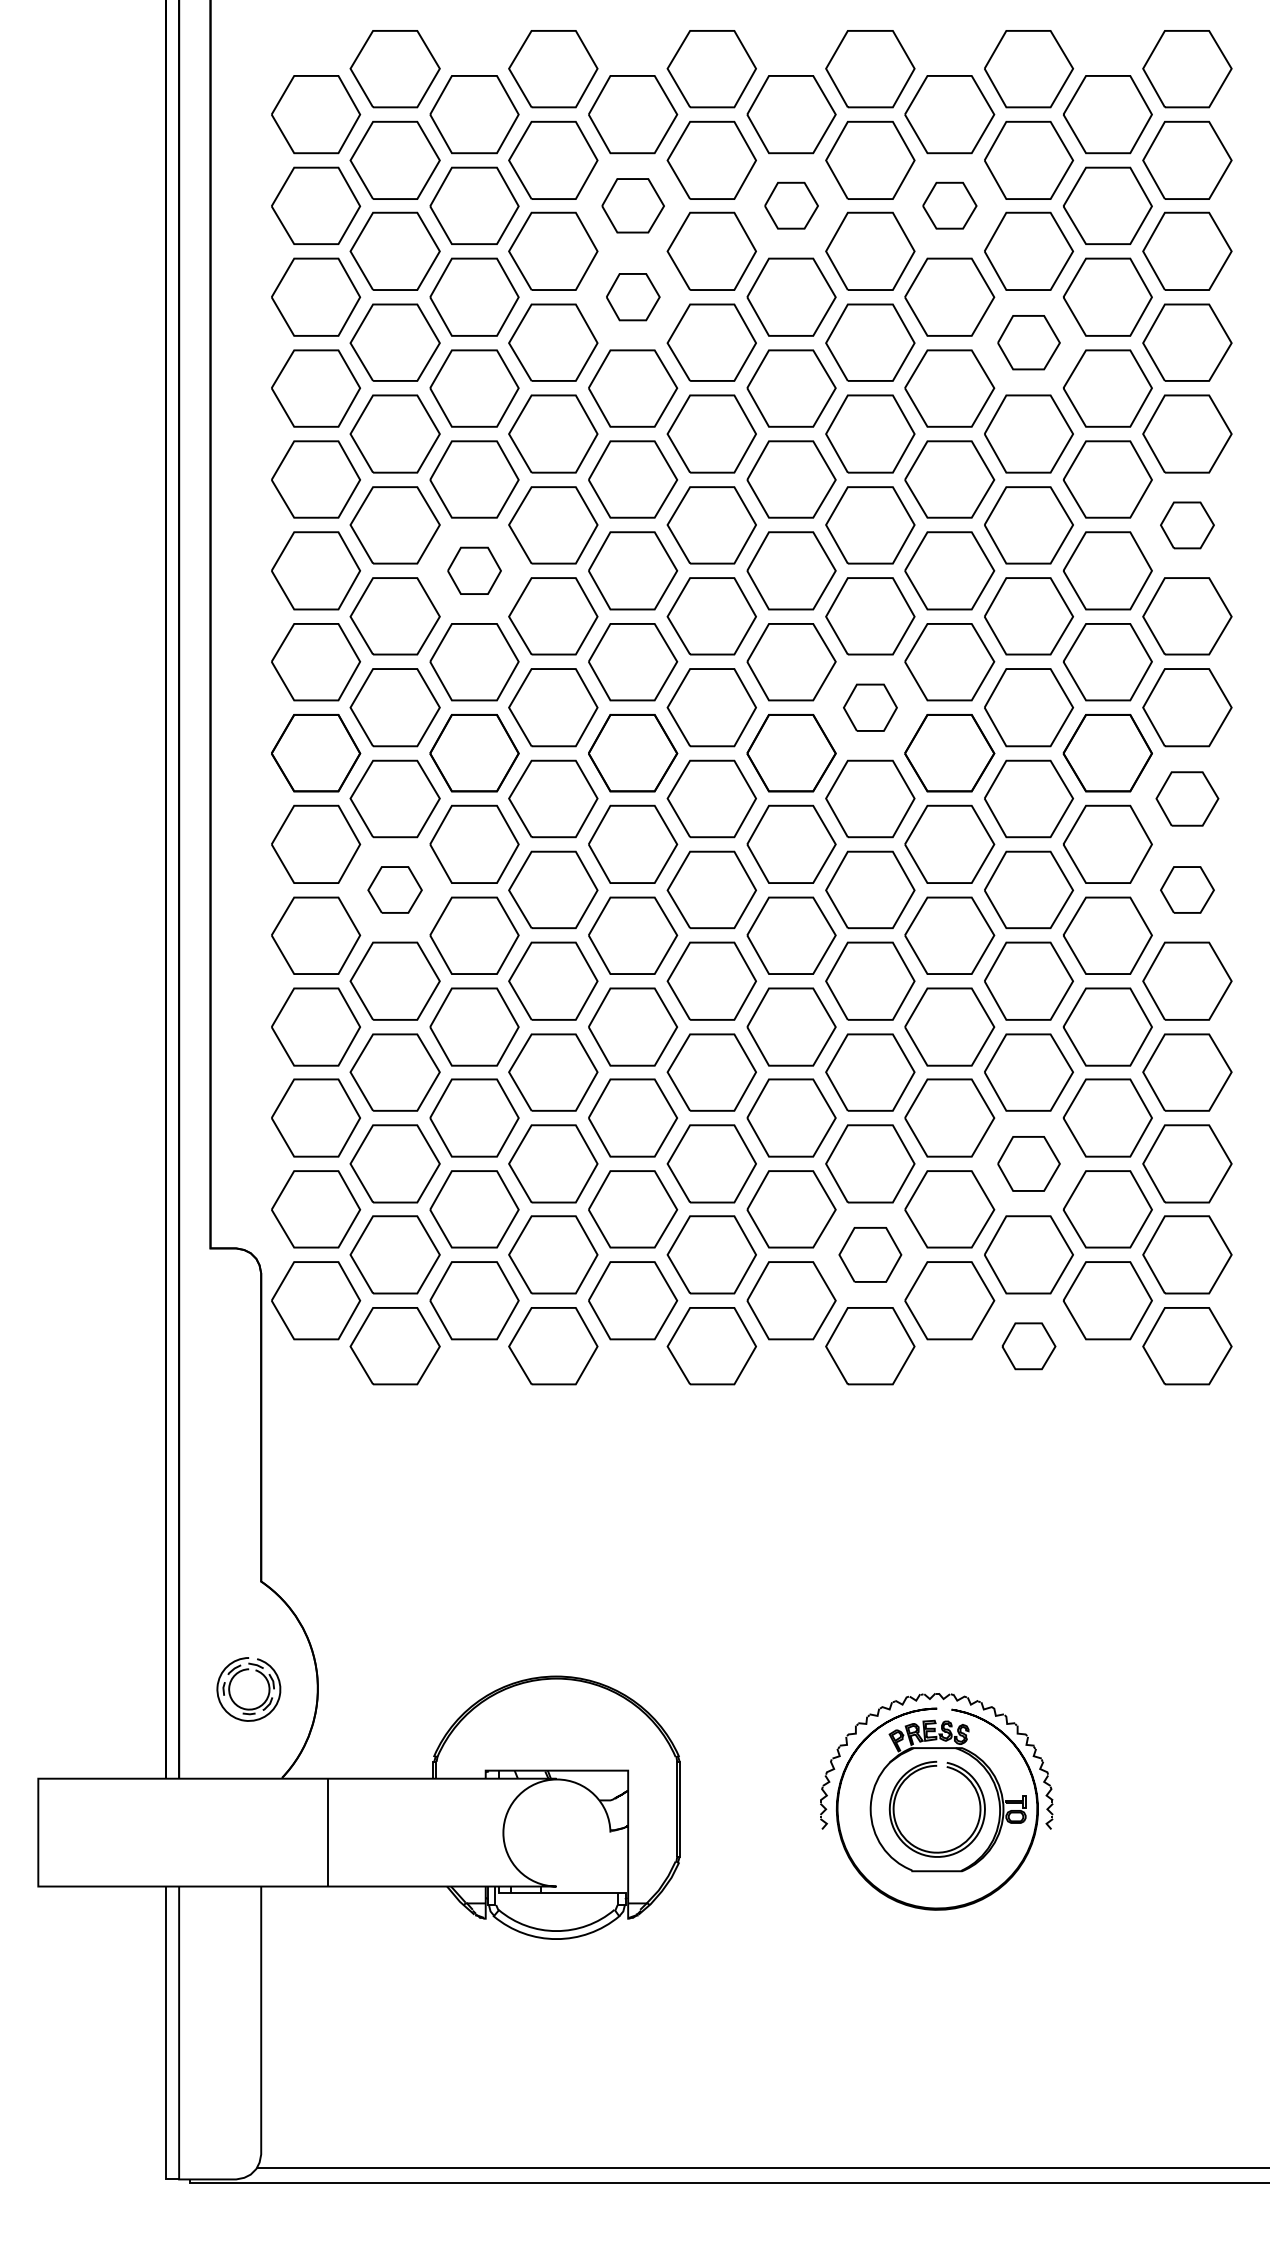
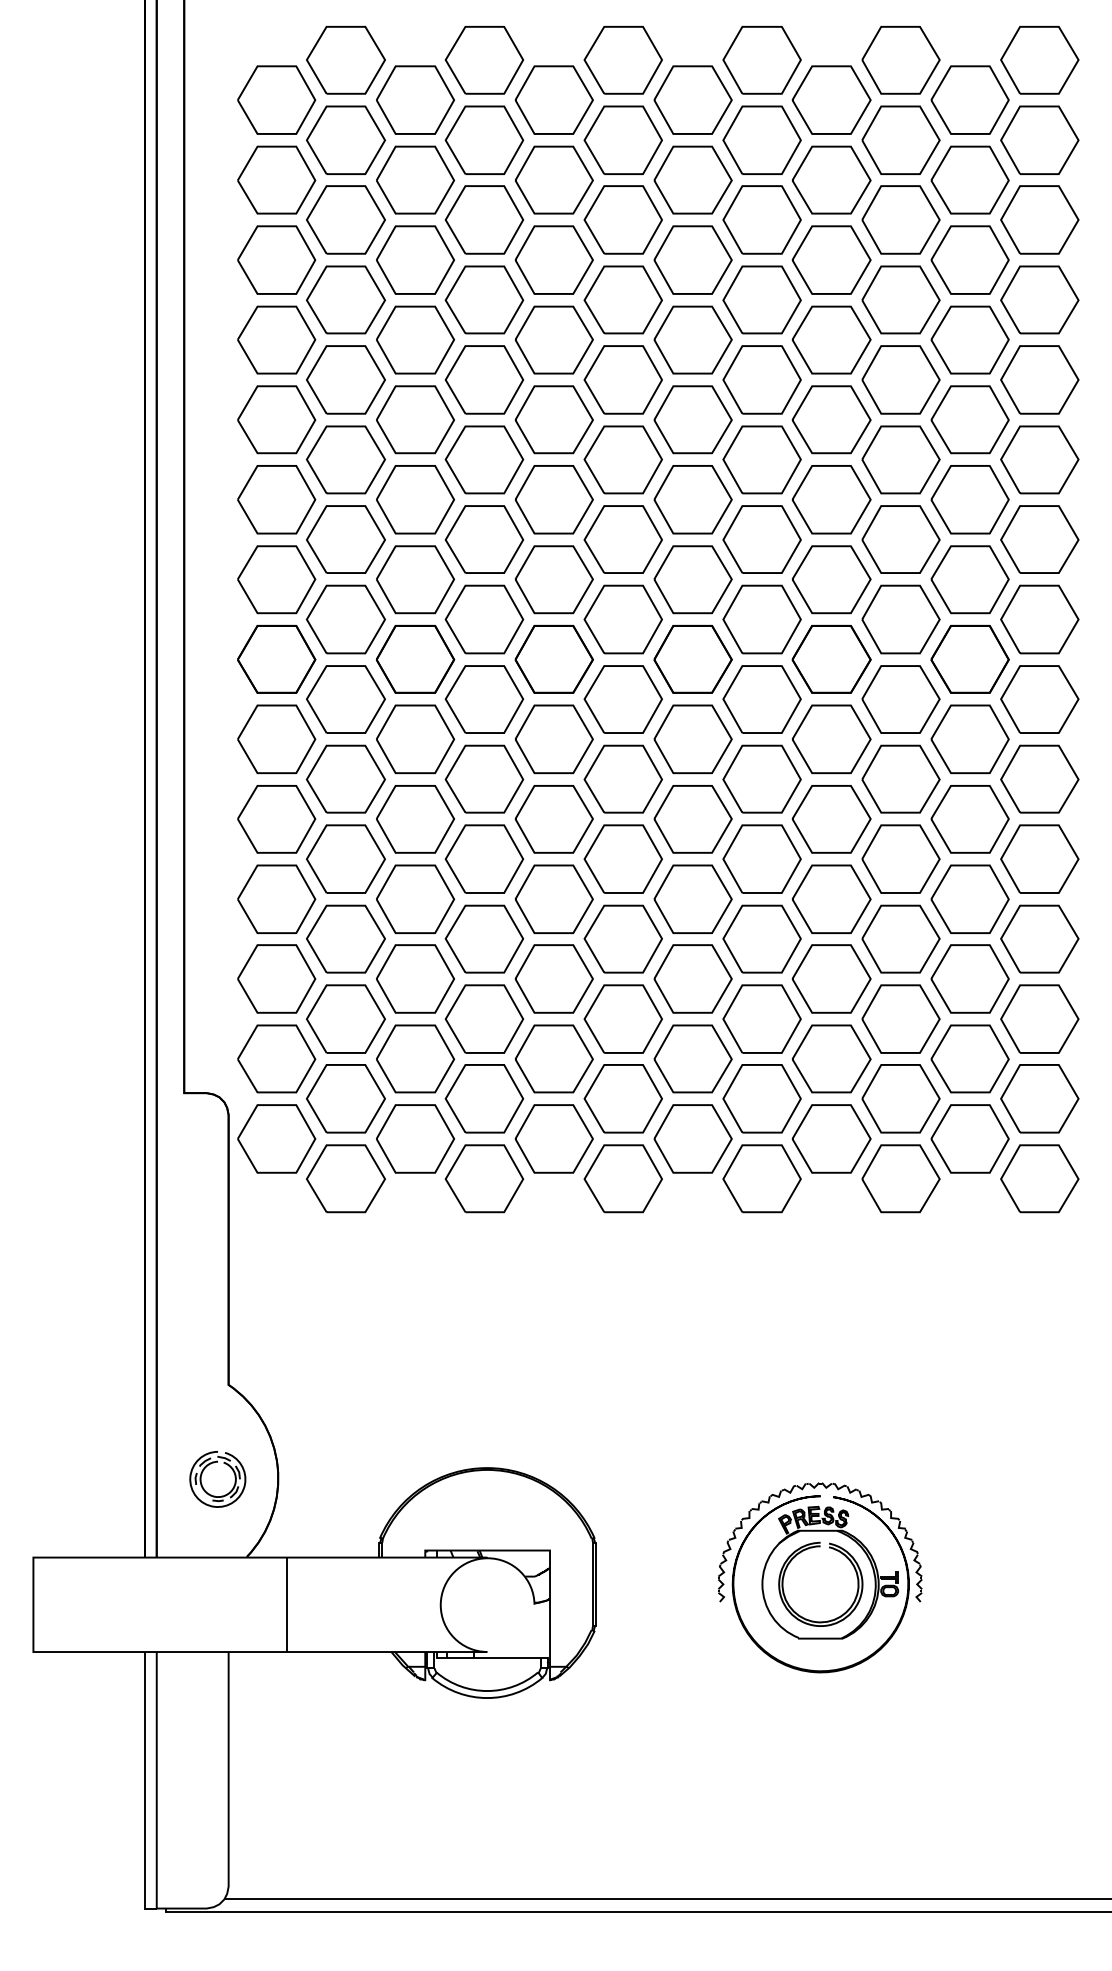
part: (633, 205) -> (554, 179), size x1.43
part: (791, 205) -> (693, 179), size x1.67
part: (949, 205) -> (831, 179), size x1.67
part: (633, 296) -> (554, 259), size x1.67
part: (1028, 342) -> (900, 299), size x1.43
part: (1187, 525) -> (1039, 460), size x1.67
part: (474, 570) -> (415, 499), size x1.67
part: (870, 707) -> (762, 619), size x1.67
part: (1187, 798) -> (1039, 699), size x1.43
part: (394, 889) -> (345, 778), size x1.67
part: (1187, 889) -> (1039, 778), size x1.67
part: (1028, 1163) -> (900, 1018), size x1.43
part: (870, 1254) -> (762, 1098), size x1.43
part: (1028, 1346) -> (900, 1179), size x1.67

